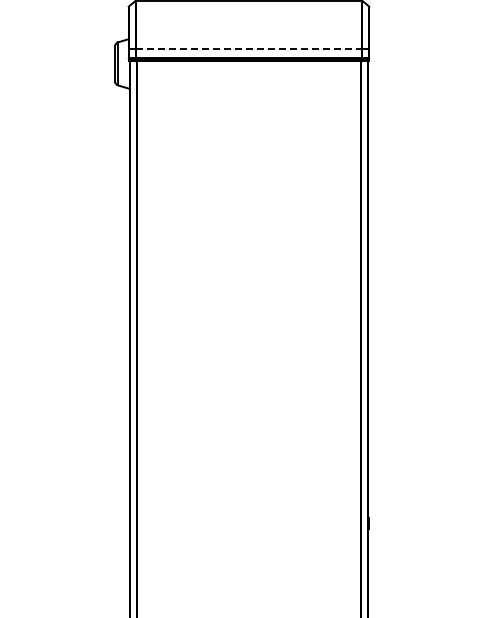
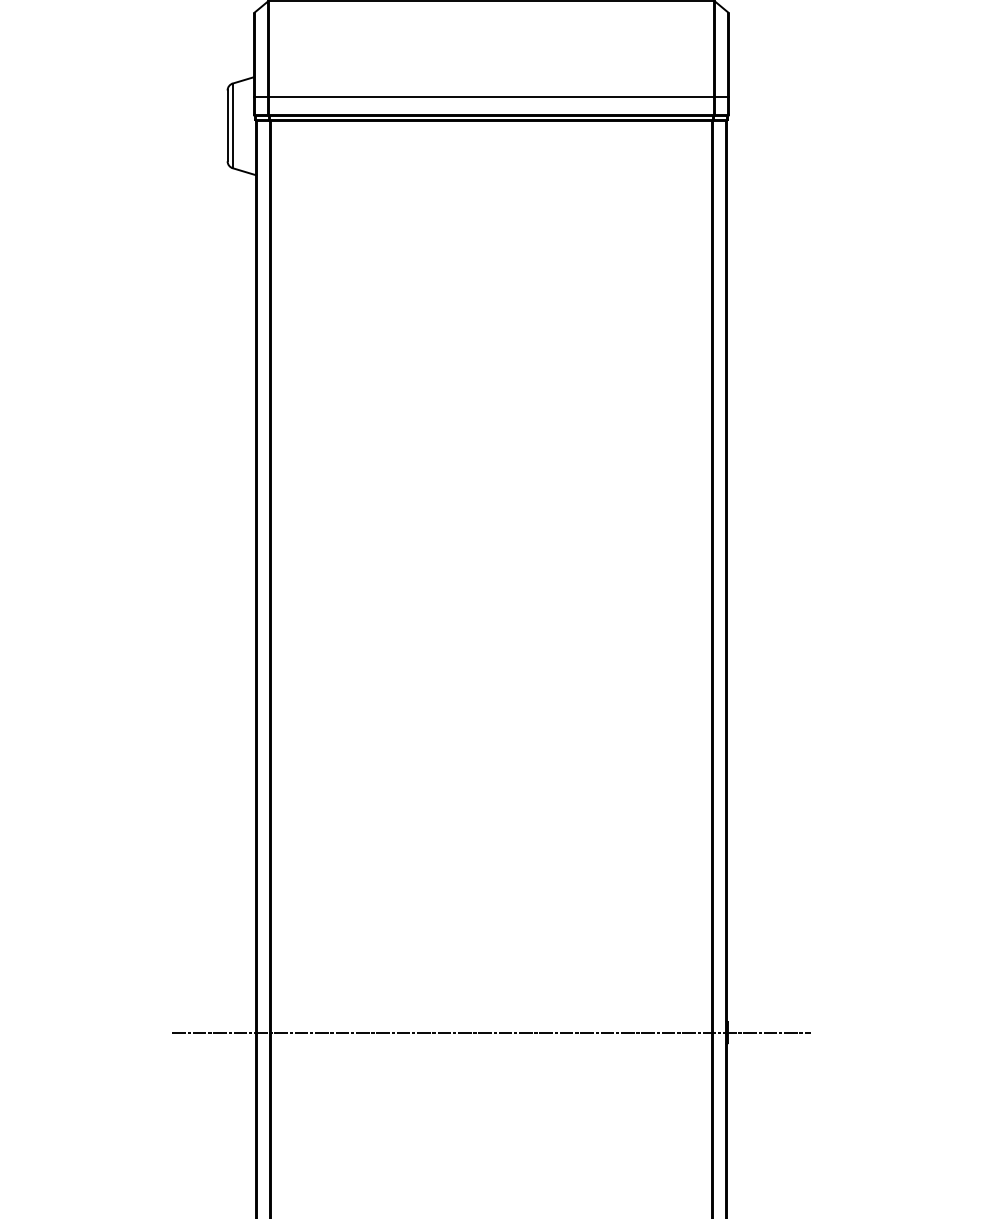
line: (248, 49) -> (490, 97), dashed -> solid
line: (248, 523) -> (490, 1032), added

